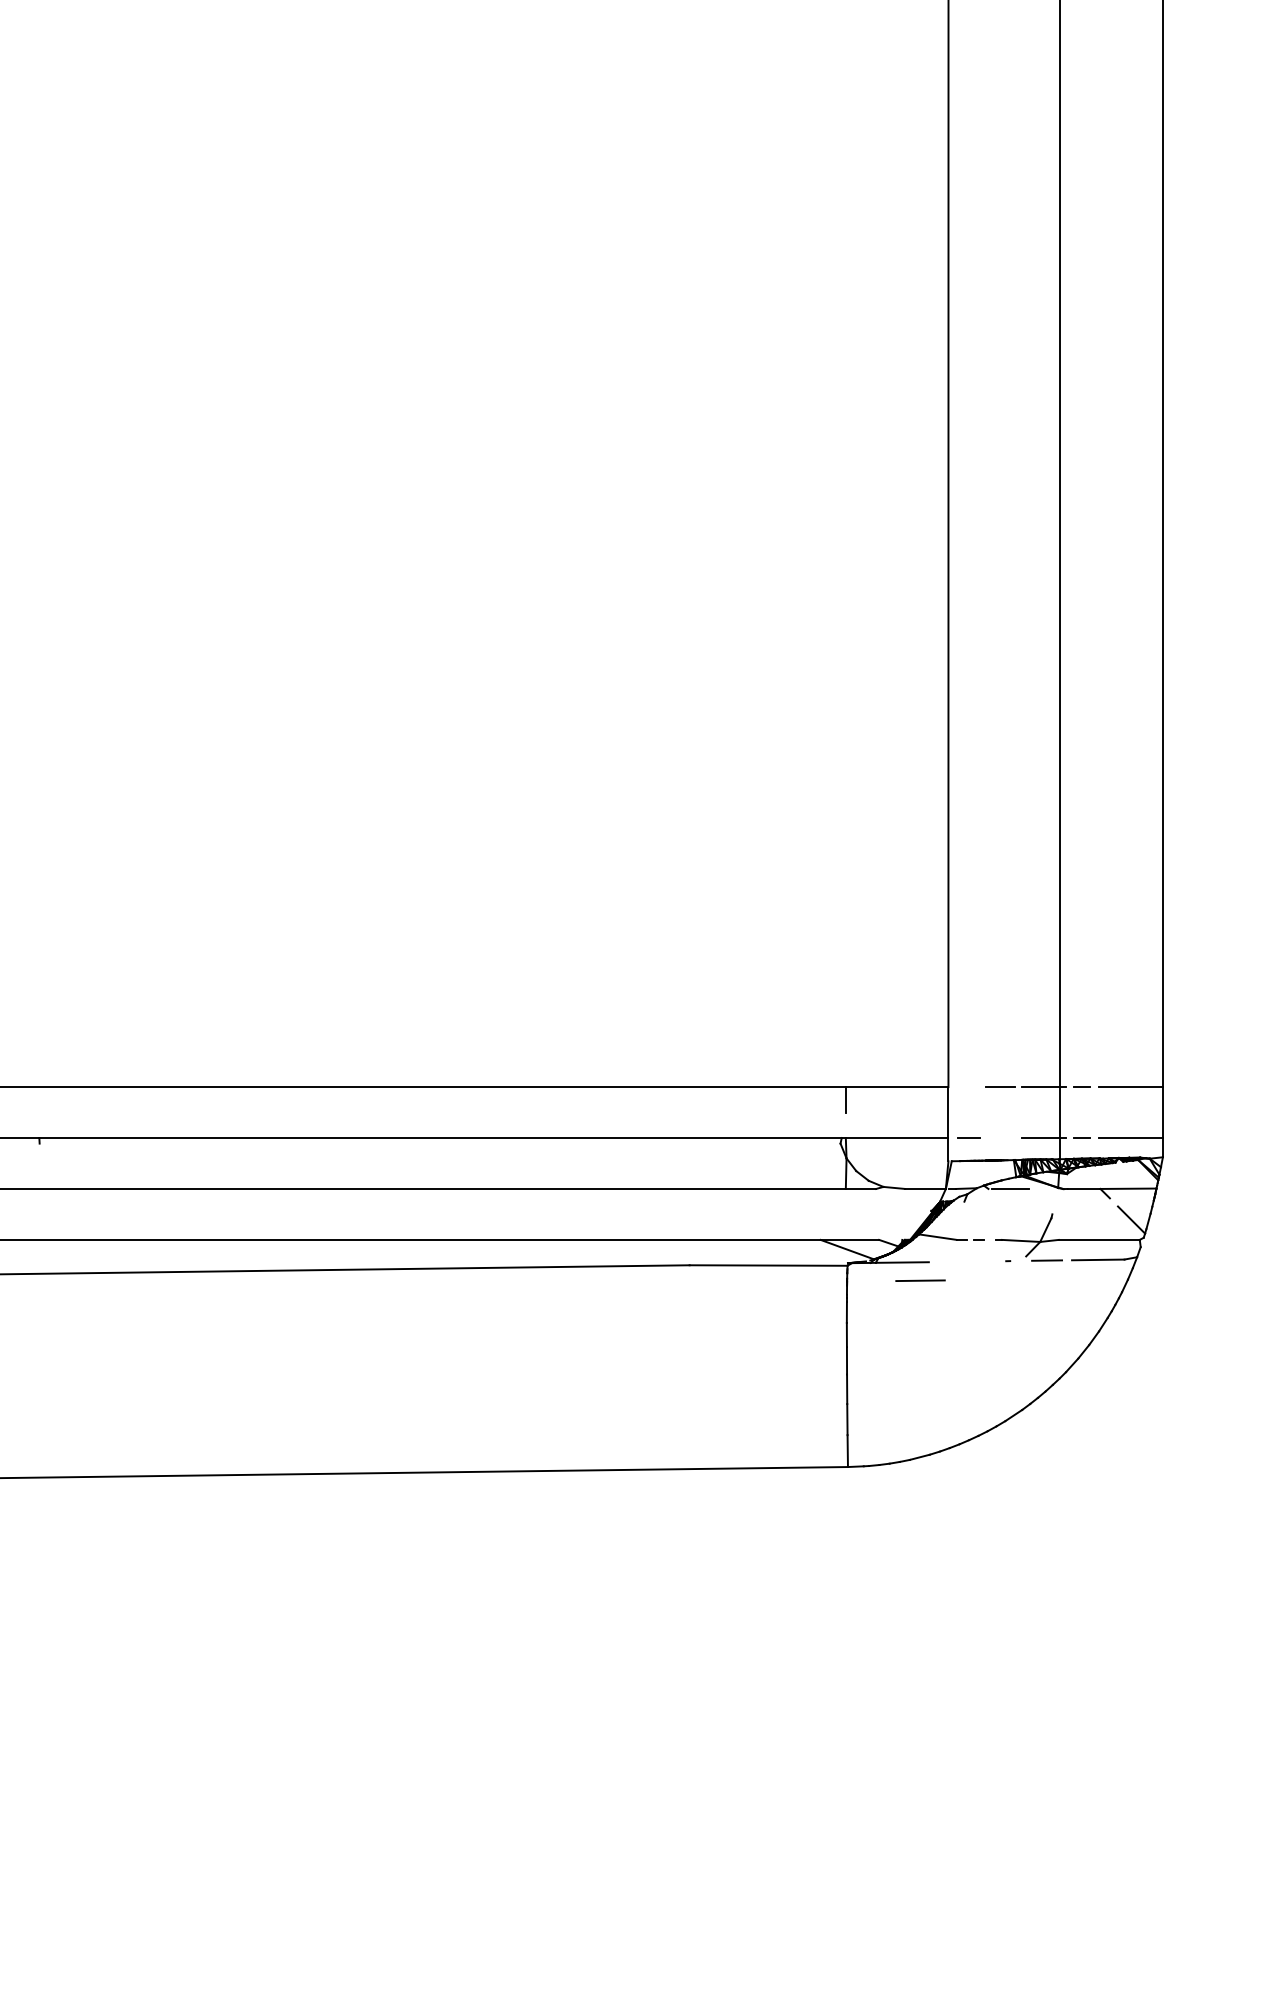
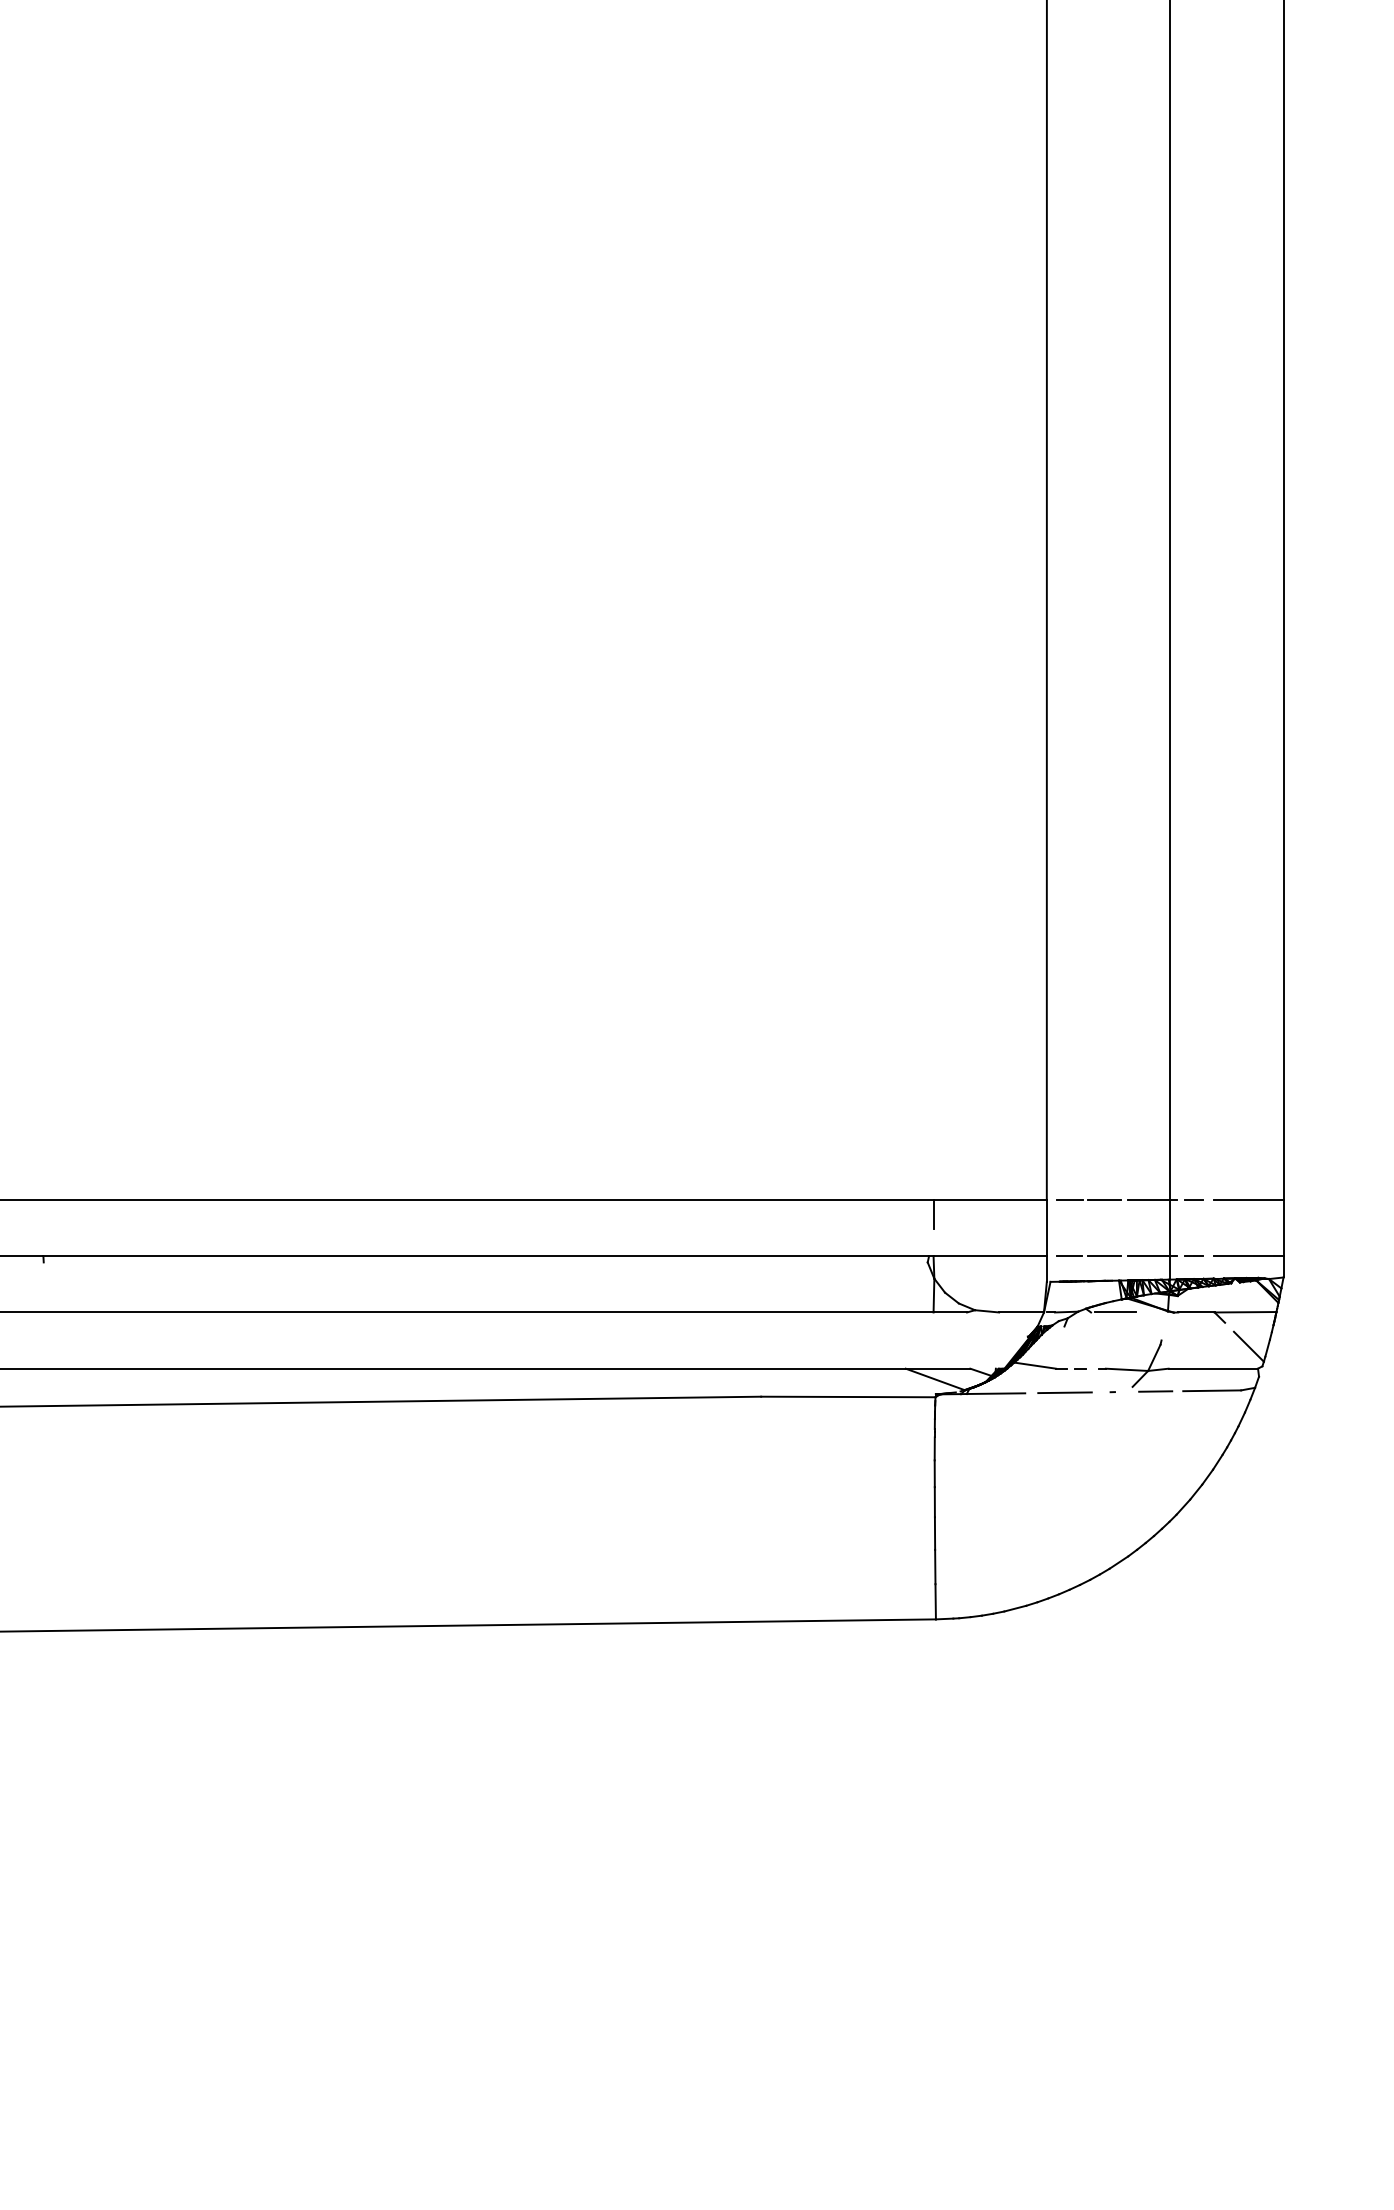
line: (969, 1087) -> (1070, 1200), added
line: (1000, 1138) -> (1104, 1256), added
line: (920, 1280) -> (1064, 1392), moved

